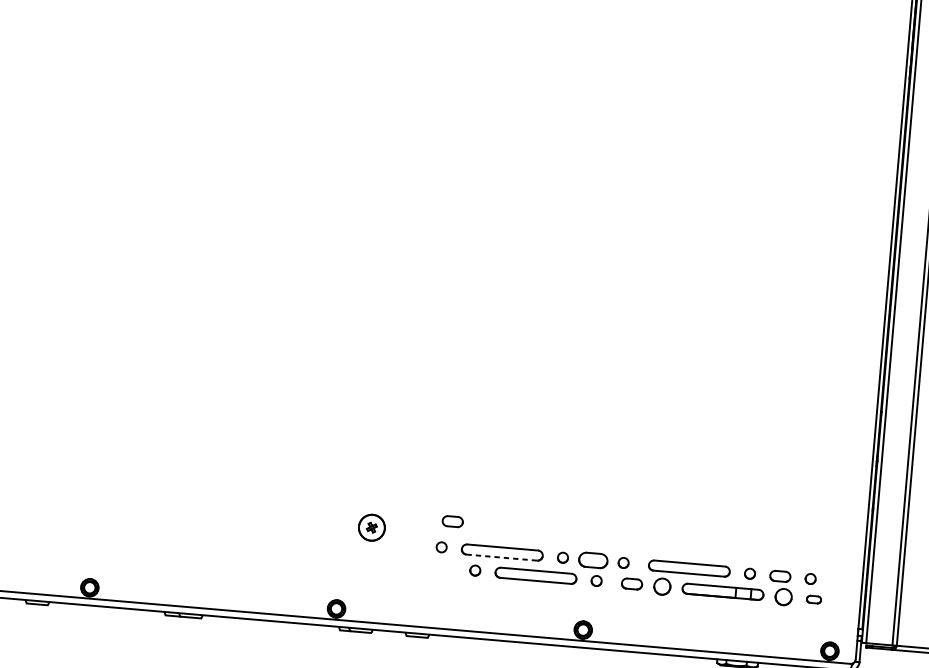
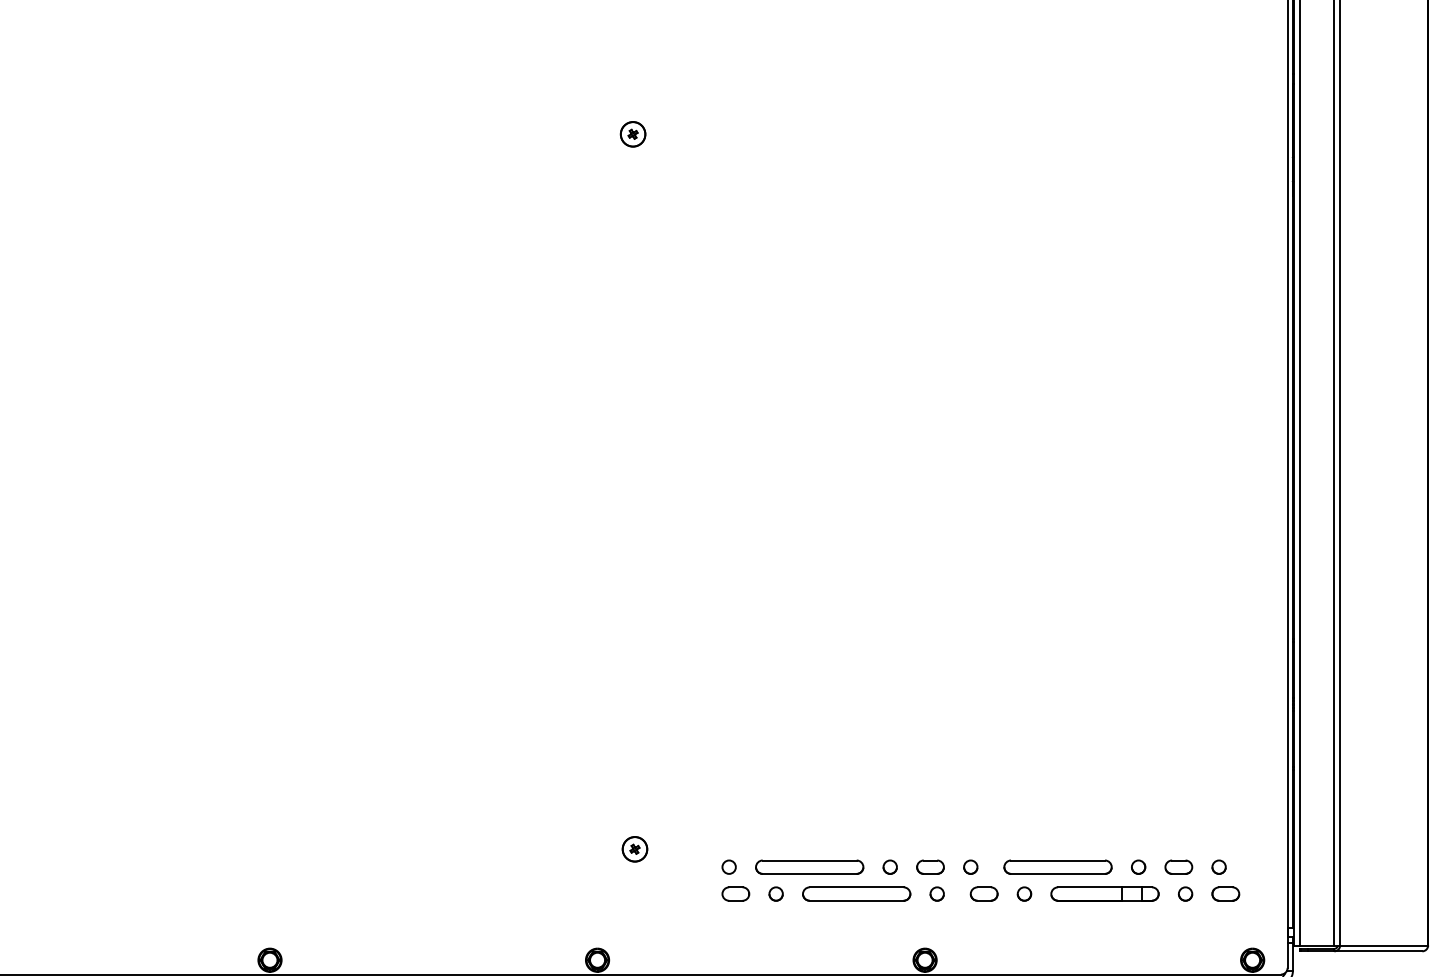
part: (452, 521) -> (735, 893), moved
part: (371, 527) -> (634, 849), size x0.71
line: (501, 557) -> (809, 873), dashed -> solid
part: (593, 559) -> (930, 866), size x0.71
part: (662, 586) -> (1024, 893), size x0.62
part: (783, 596) -> (1185, 893), size x0.62
part: (813, 599) -> (1225, 893), size x1.43

